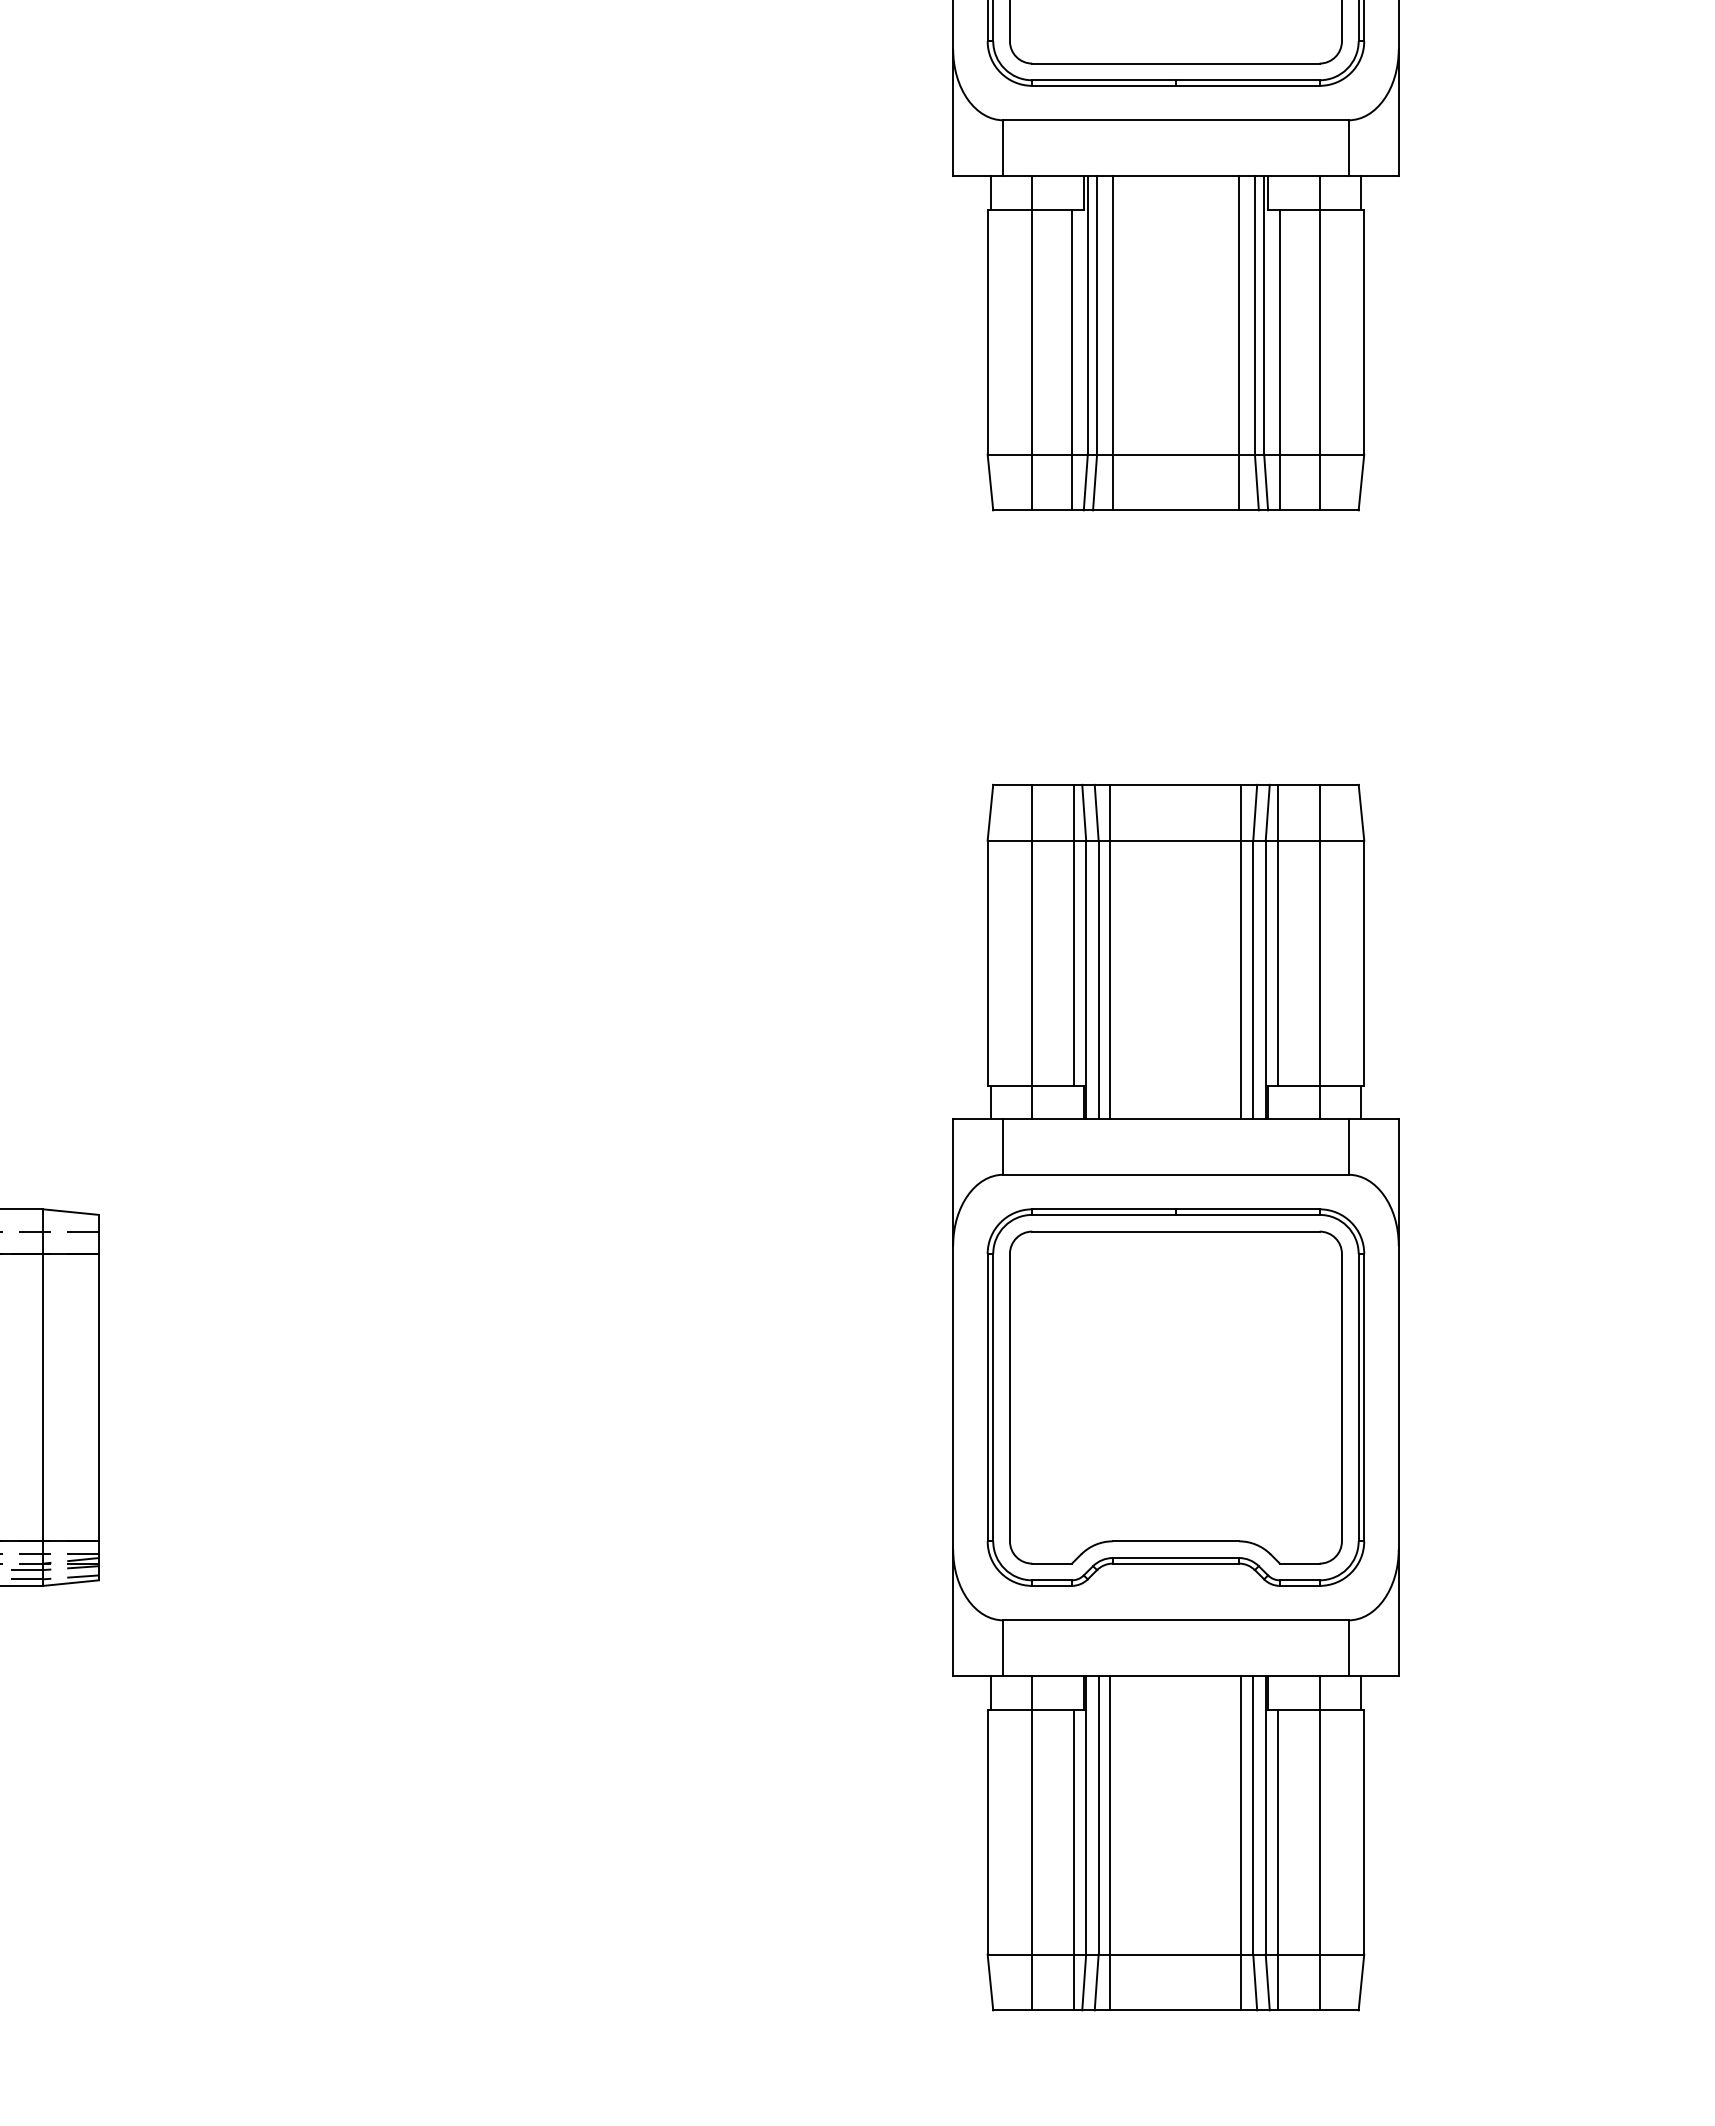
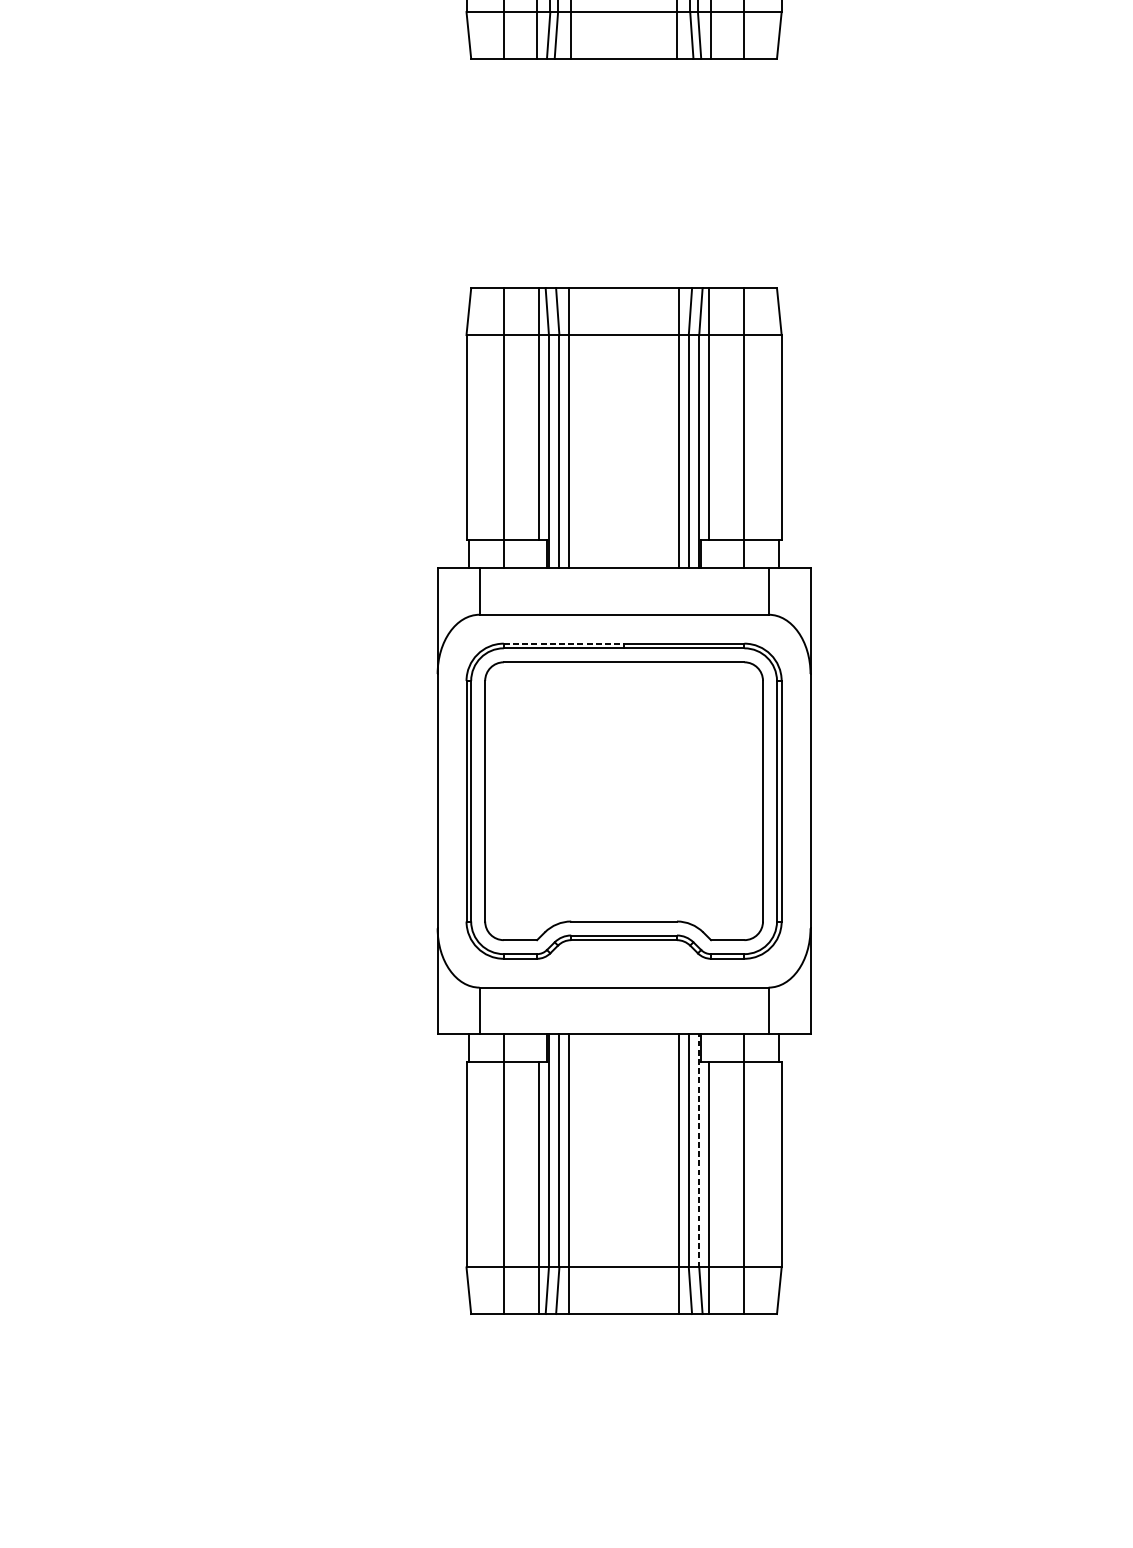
line: (1104, 1209) -> (564, 643), solid -> dashed
line: (1265, 1814) -> (699, 1150), solid -> dashed

